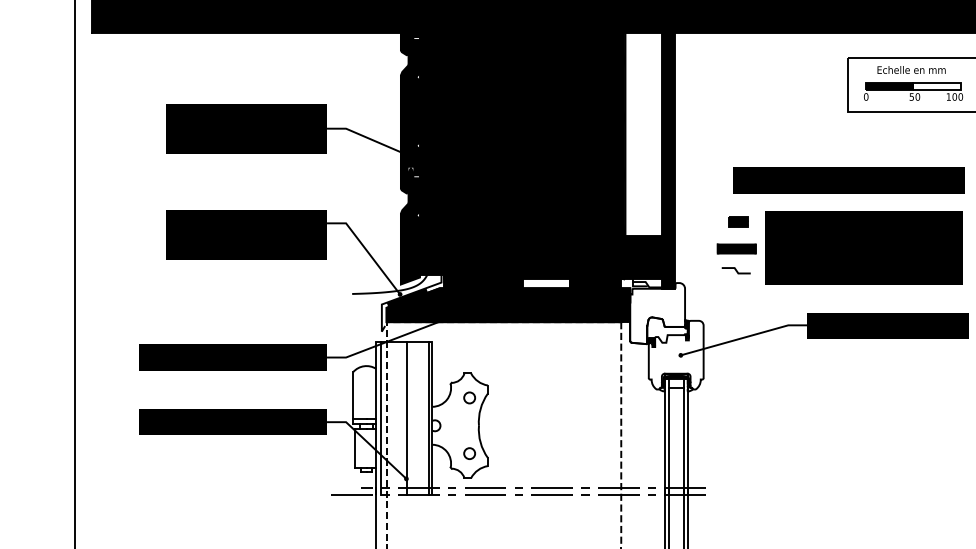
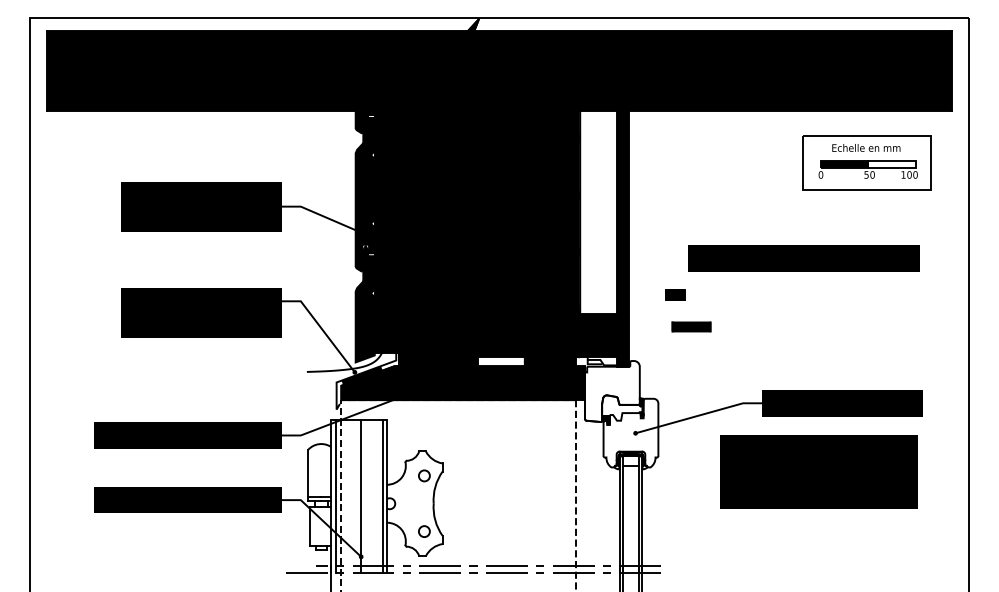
part: (738, 221) -> (675, 294), moved
text: (863, 247) -> (818, 471), moved
line: (735, 270) -> (690, 348), removed

